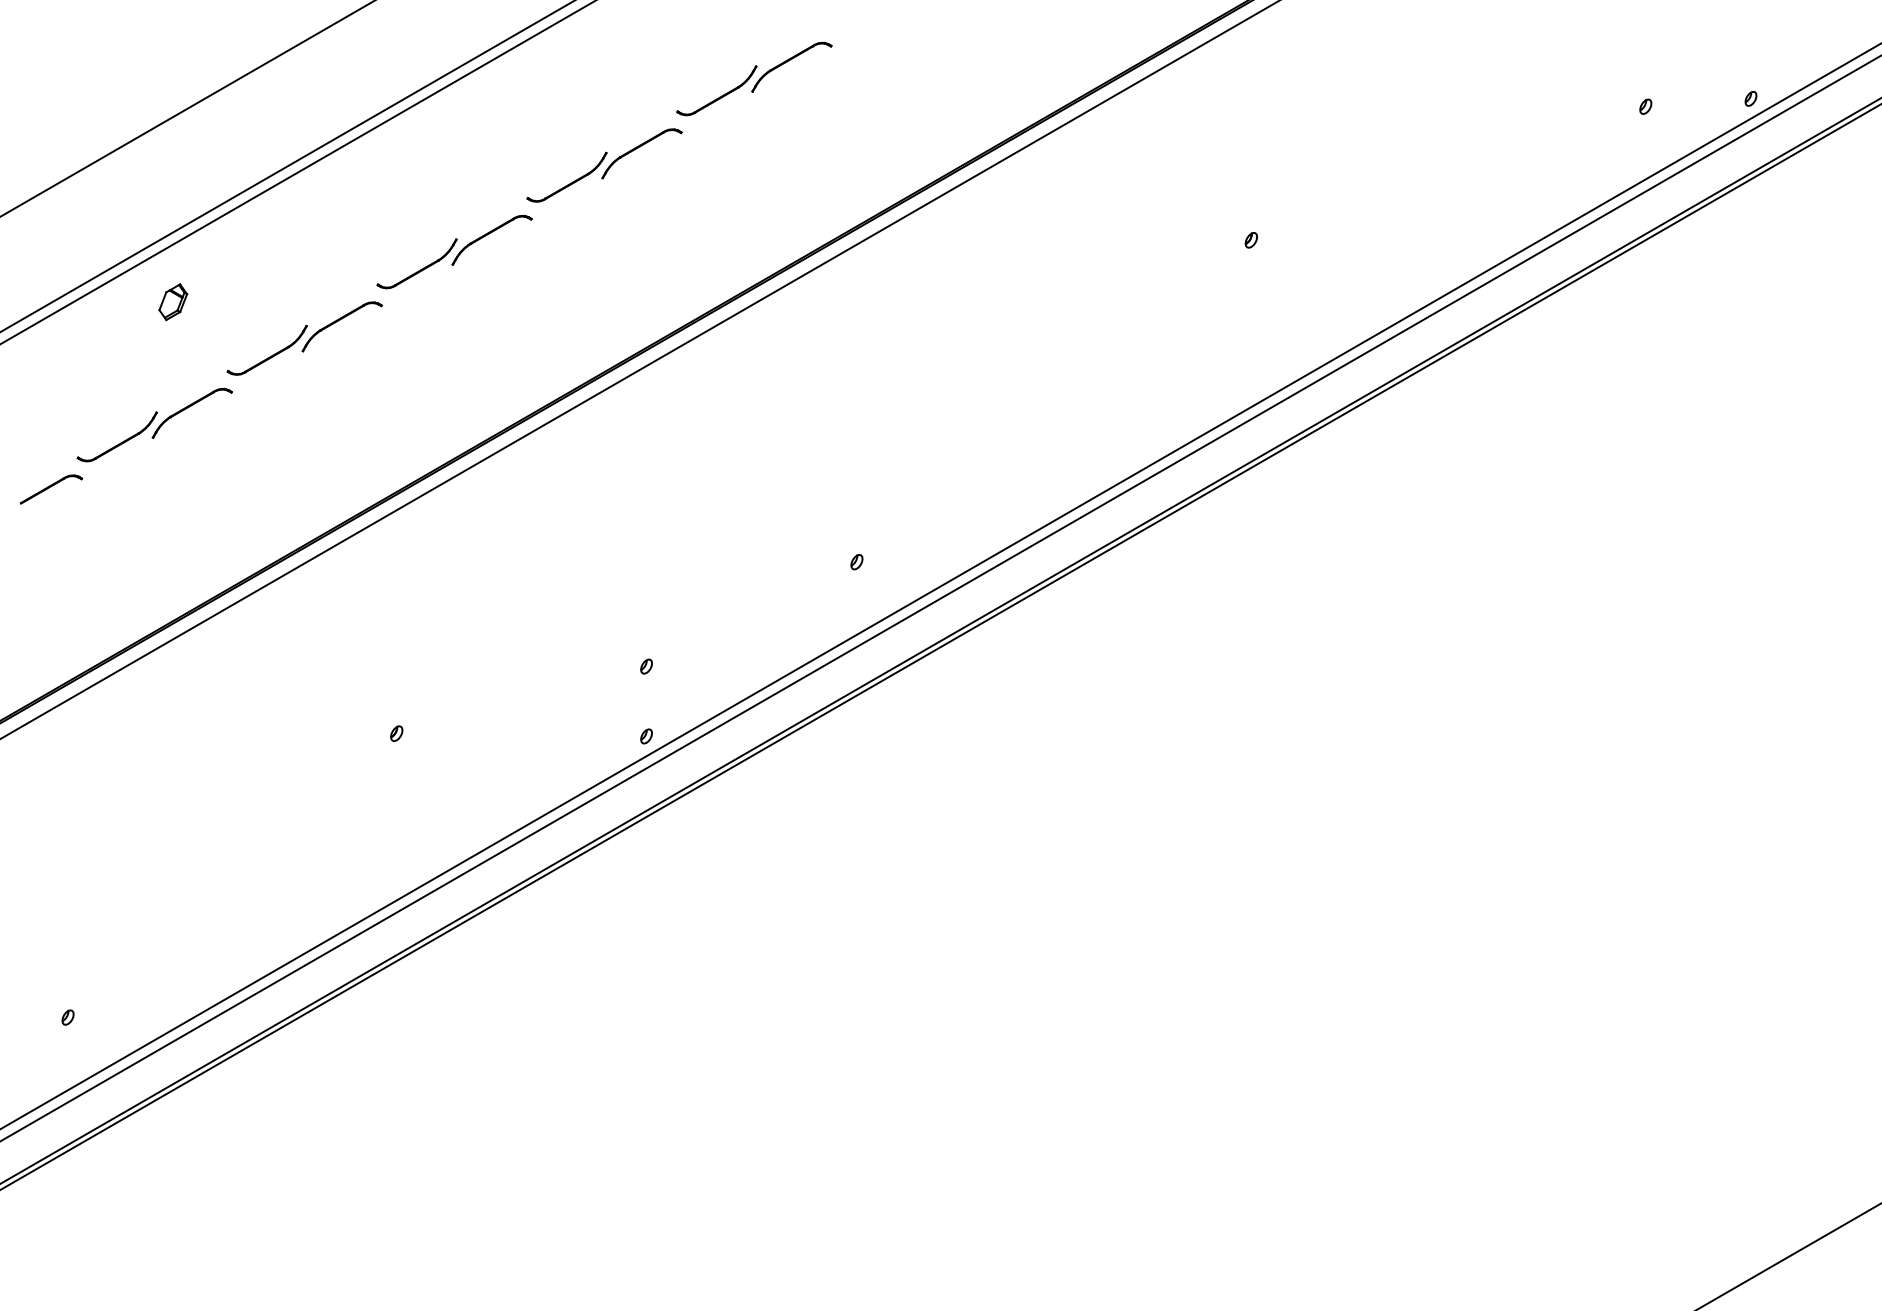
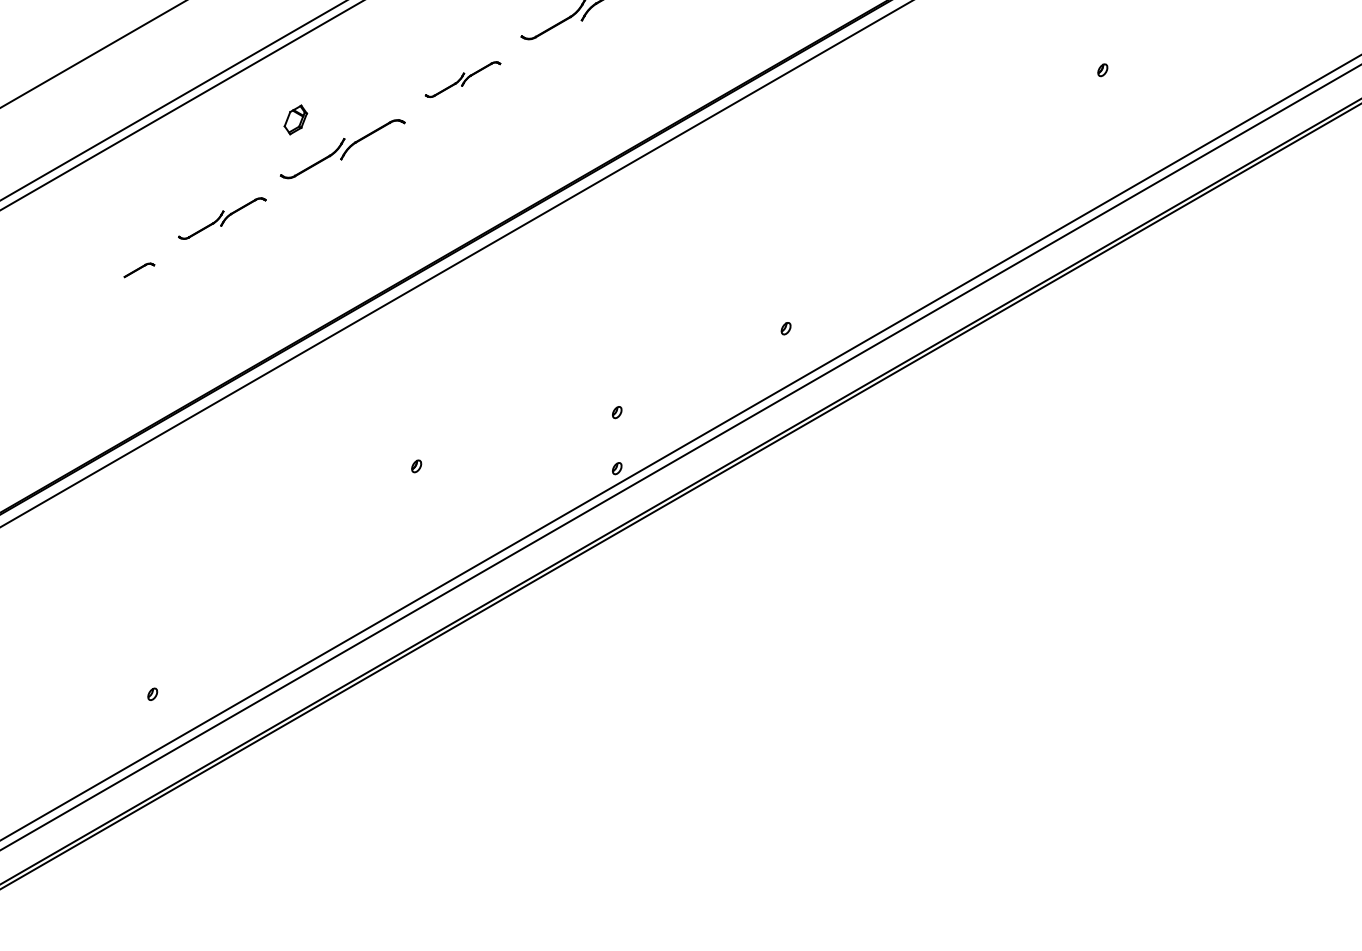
part: (454, 251) -> (463, 79), size x0.6
part: (173, 302) -> (296, 120), moved
part: (154, 424) -> (222, 218), size x0.7
part: (51, 489) -> (139, 270), size x0.6

